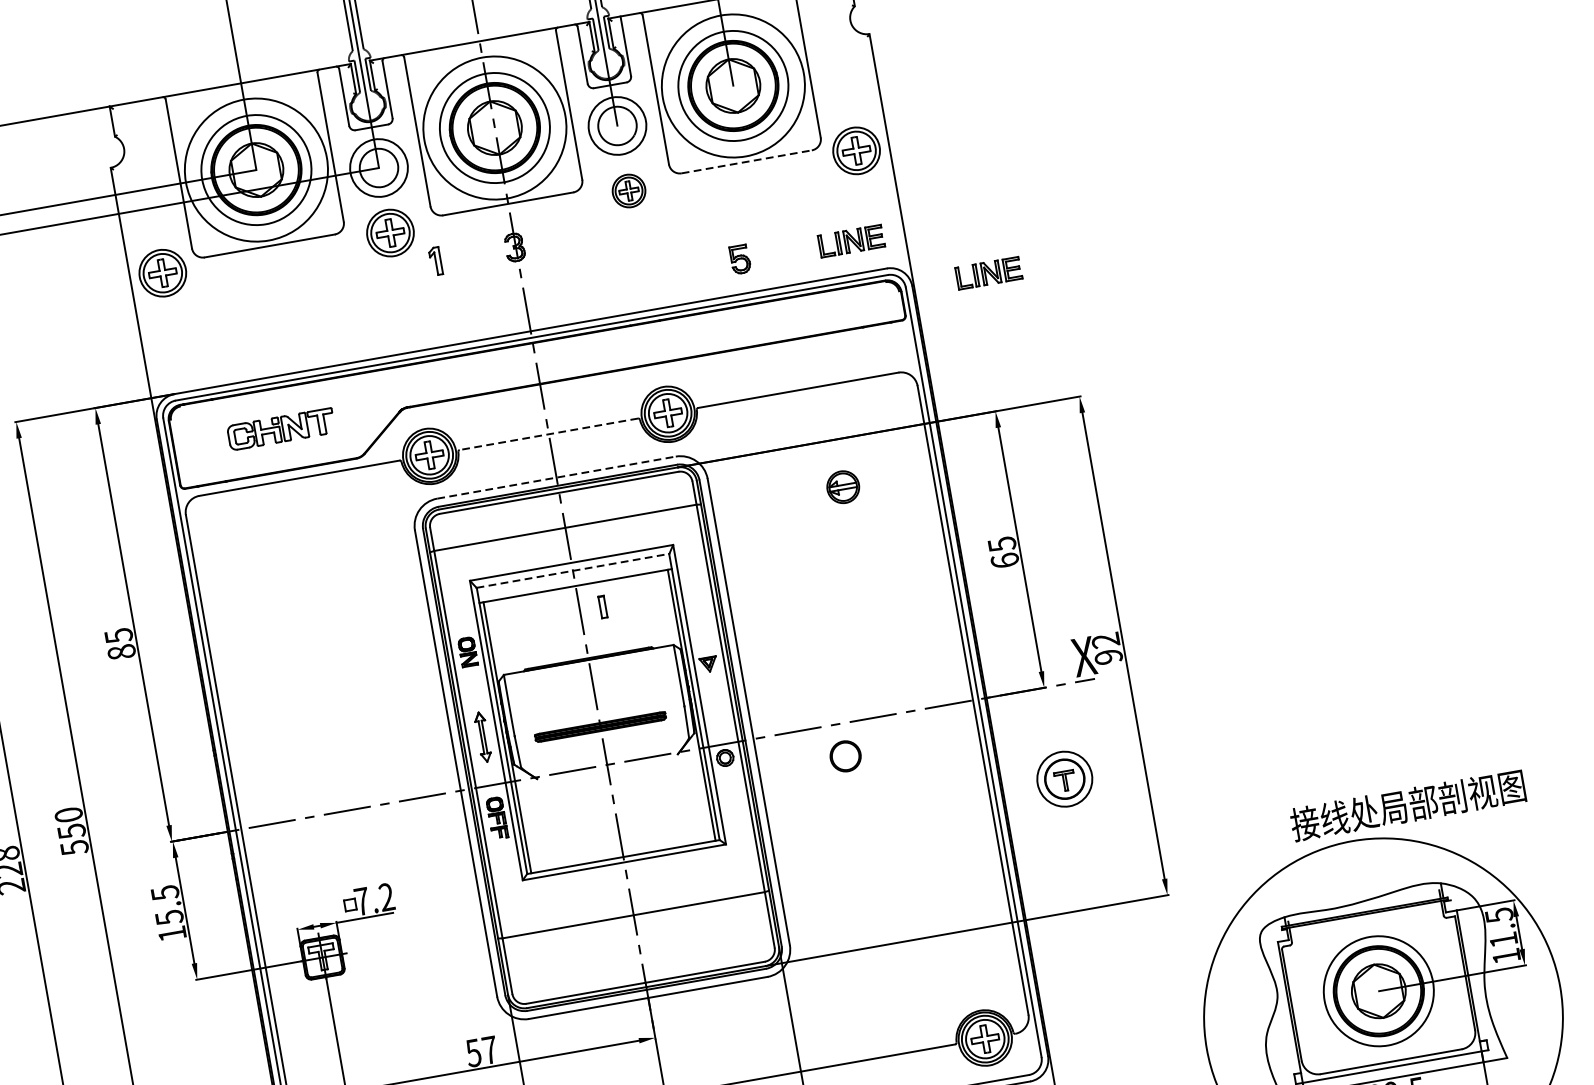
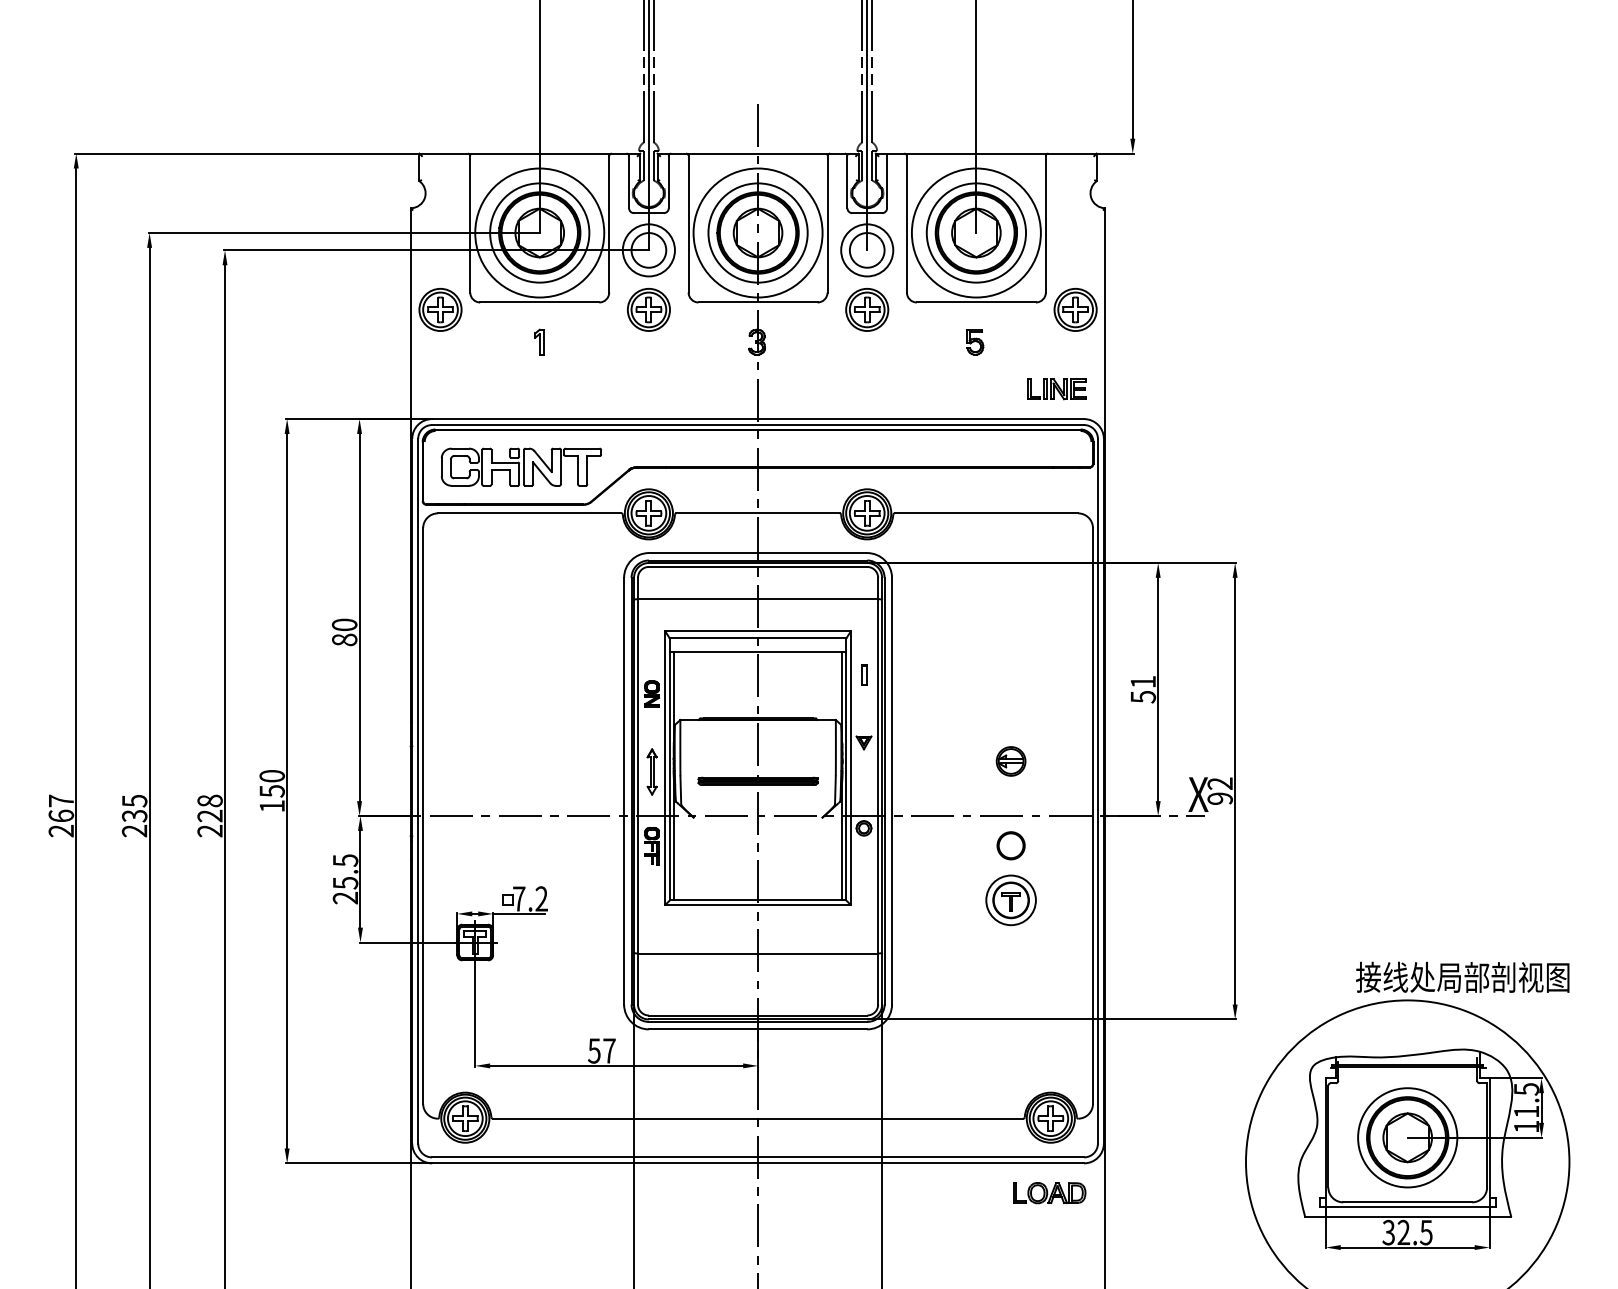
line: (746, 161) -> (976, 302), dashed -> solid
part: (629, 190) -> (867, 309), size x1.43
part: (740, 259) -> (975, 342), moved
part: (435, 260) -> (539, 341), moved
part: (988, 273) -> (1173, 439), removed
part: (280, 428) -> (520, 466), size x1.67
line: (549, 434) -> (758, 513), dashed -> solid
line: (557, 478) -> (758, 553), dashed -> solid
part: (842, 487) -> (1010, 761), moved
text: (1003, 552) -> (1143, 689), 65 -> 51
line: (573, 570) -> (758, 638), dashed -> solid
part: (603, 606) -> (864, 674), moved
text: (118, 635) -> (344, 624), 85 -> 80
circle: (844, 756) -> (1010, 845), moved
part: (1064, 779) -> (1010, 900), moved
text: (73, 848) -> (271, 806), 550 -> 150
text: (171, 934) -> (344, 898), 15.5 -> 25.5

